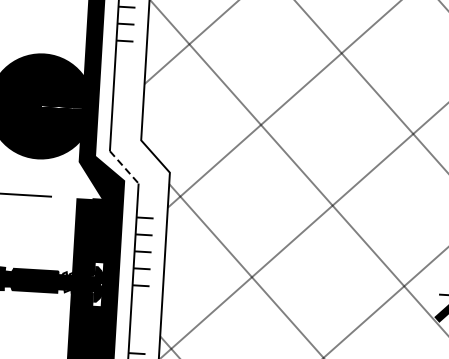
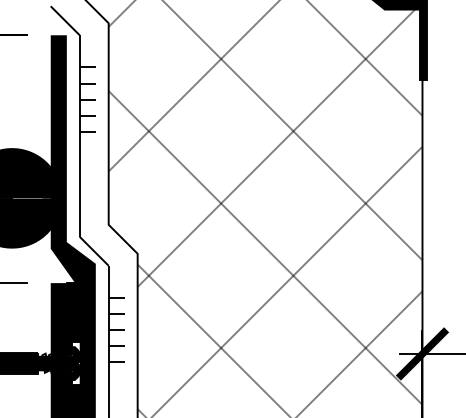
line: (124, 167) -> (94, 251), dashed -> solid

